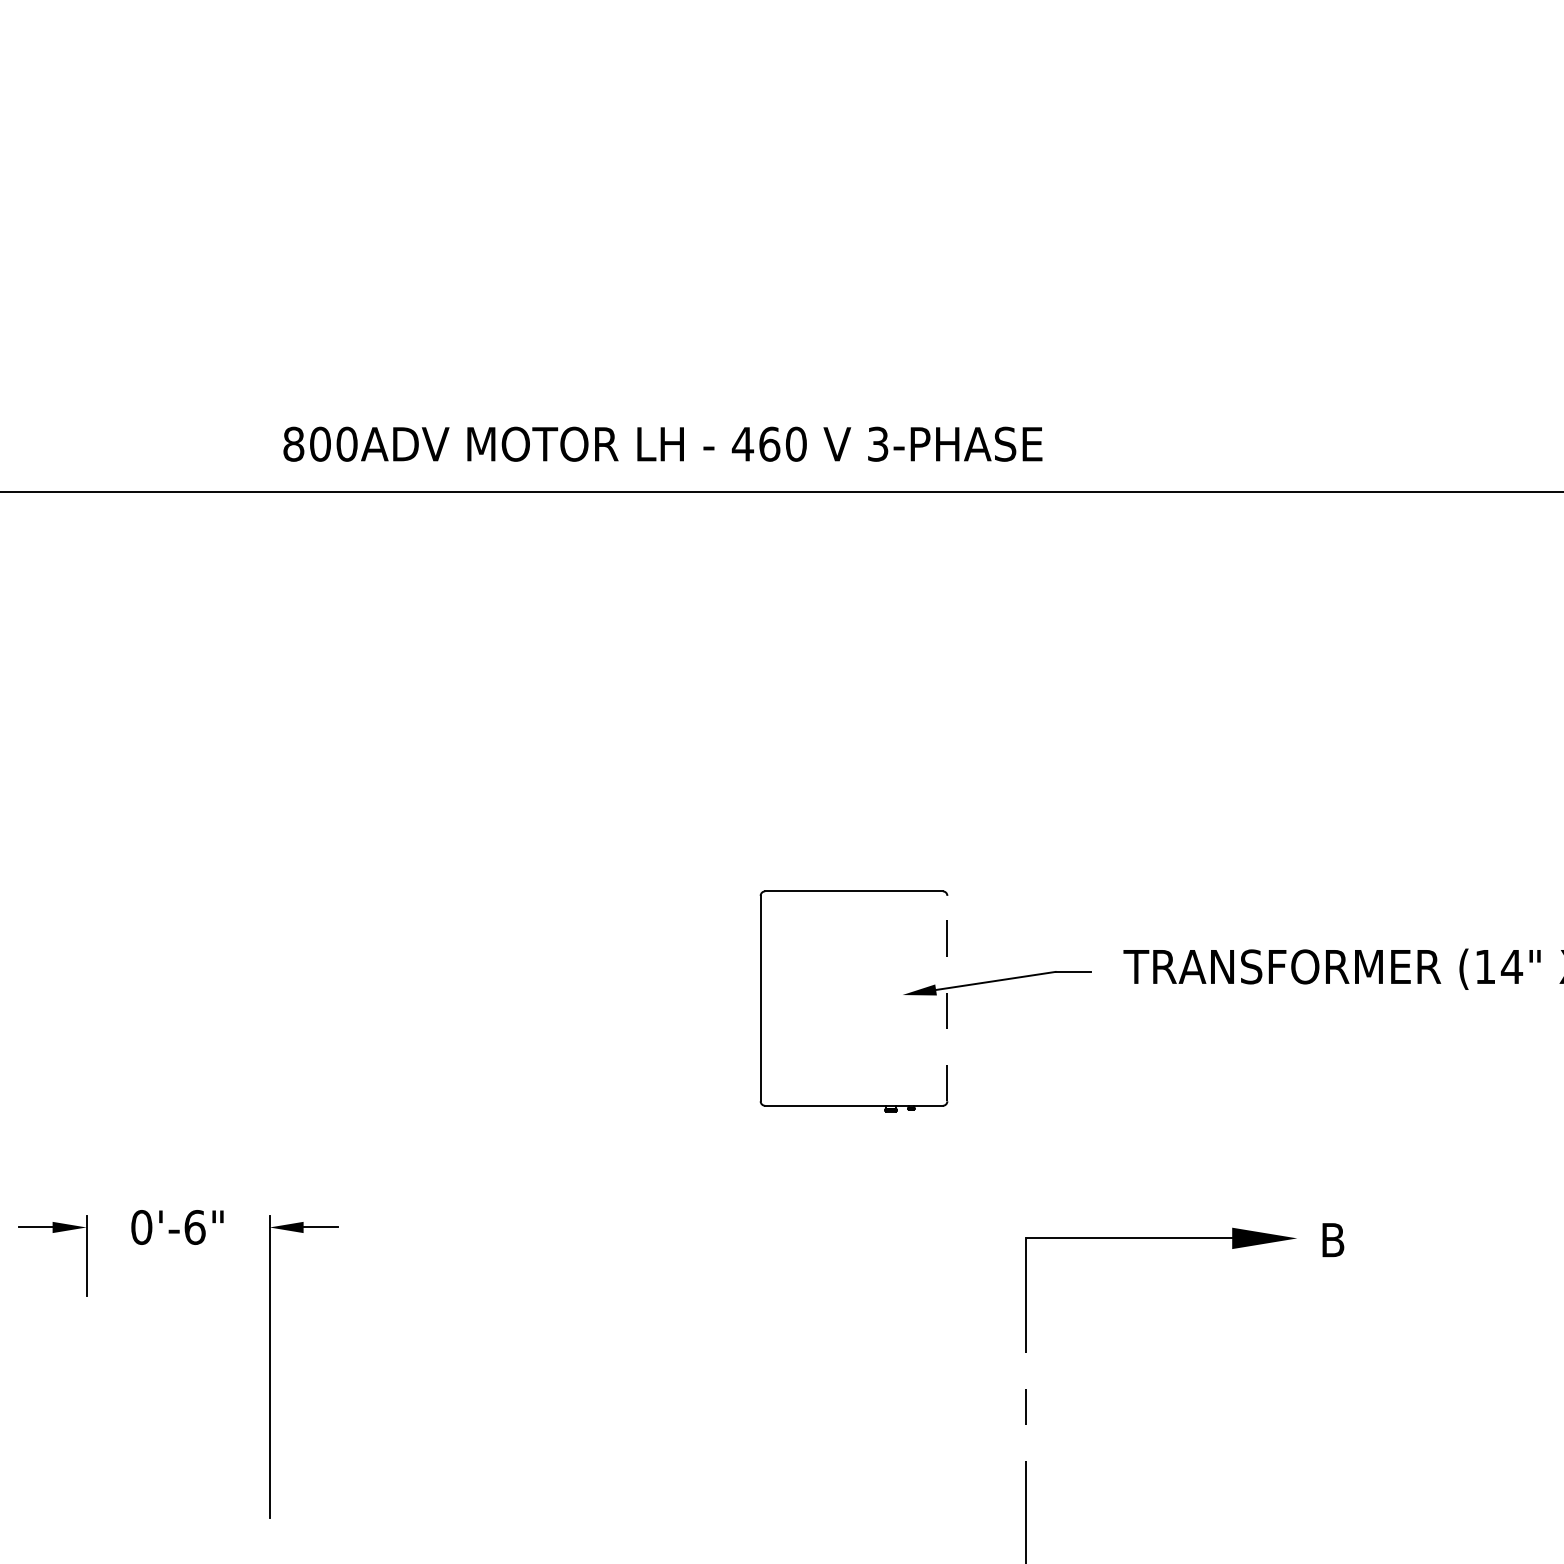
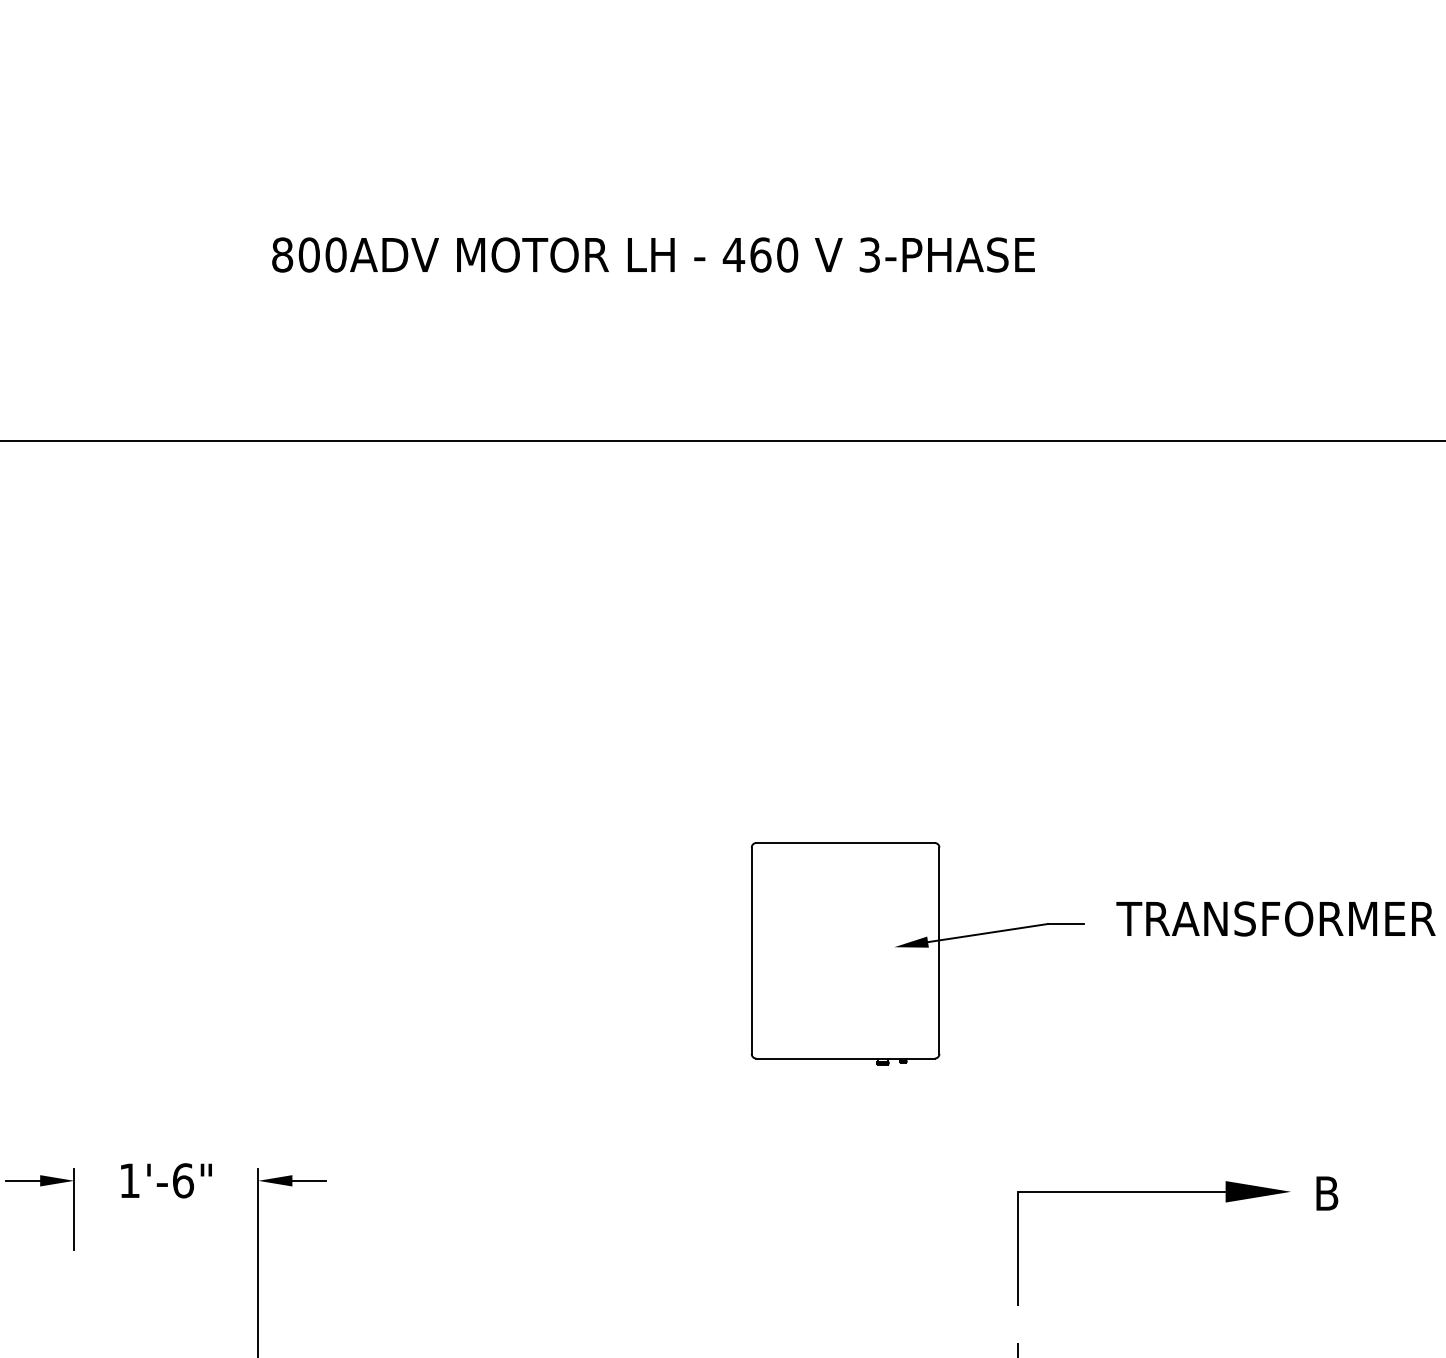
text: (662, 443) -> (653, 254), moved
line: (947, 998) -> (939, 950), dashed -> solid
text: (141, 1227) -> (129, 1180), 0'-6" -> 1'-6"

